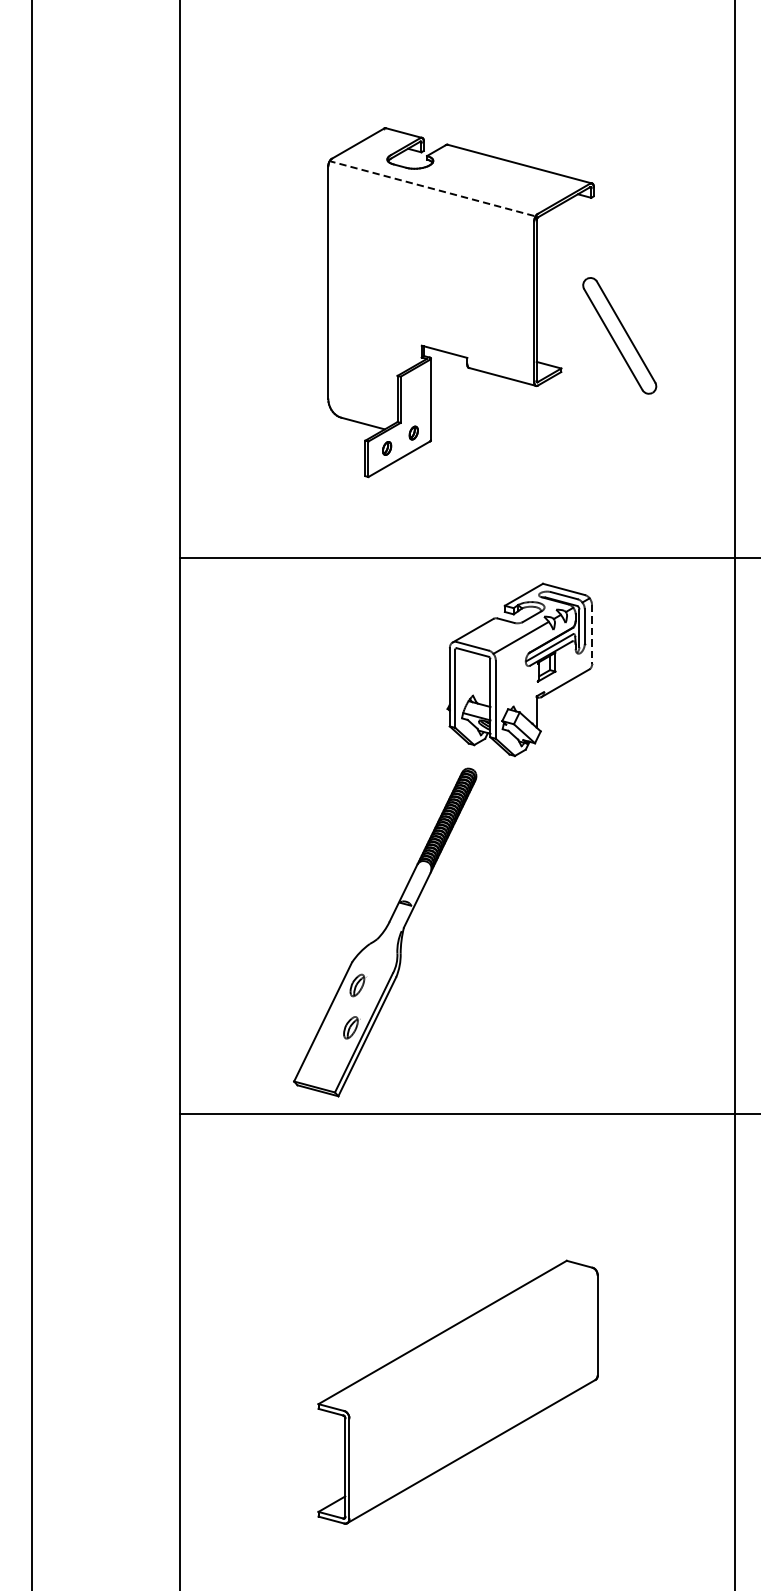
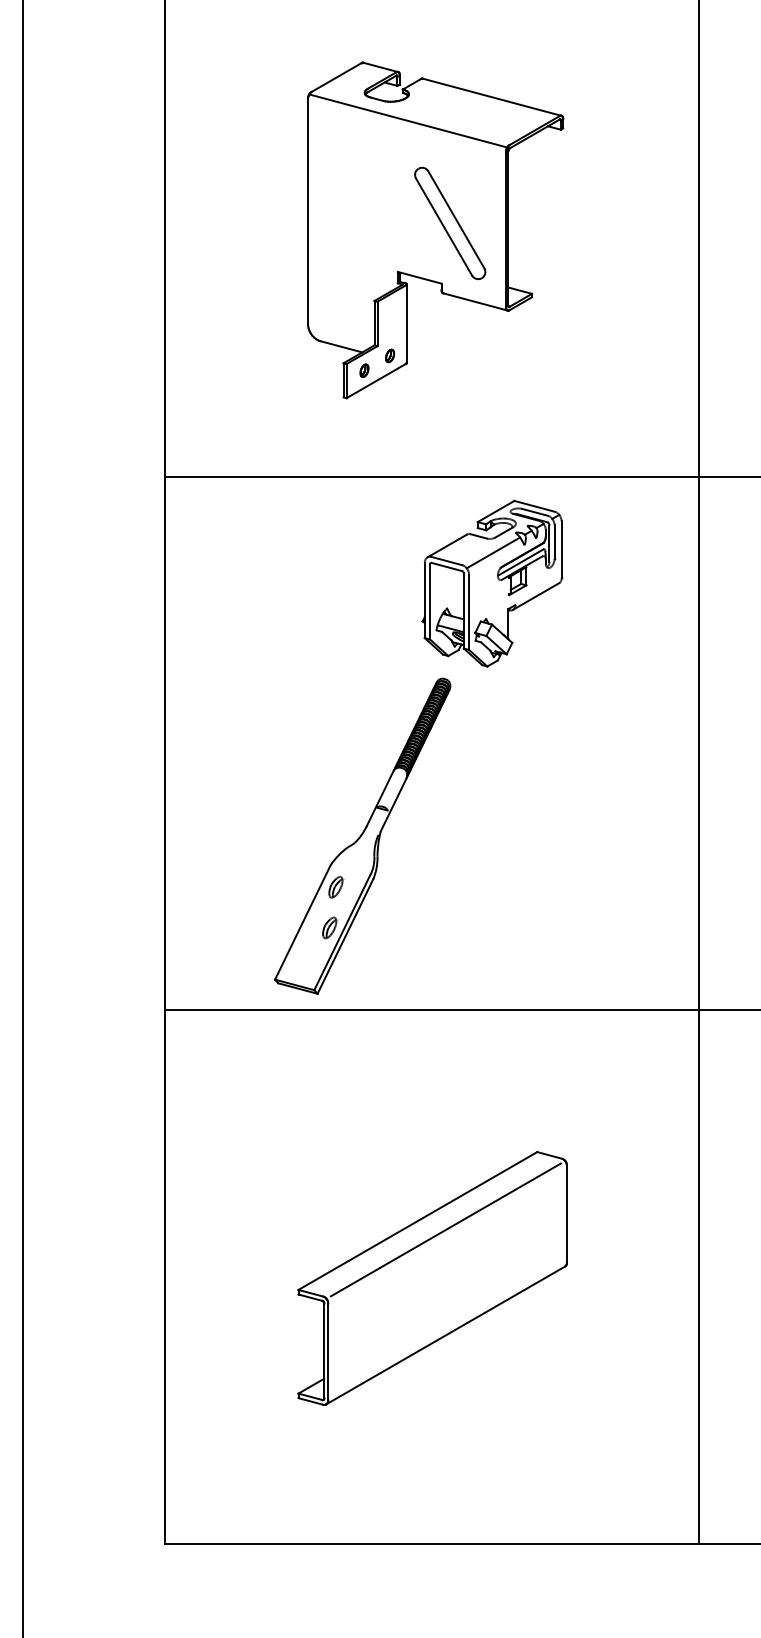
line: (431, 188) -> (407, 120), dashed -> solid
part: (620, 334) -> (450, 222), moved
line: (591, 634) -> (561, 549), dashed -> solid
line: (471, 1341) -> (445, 1229), added

